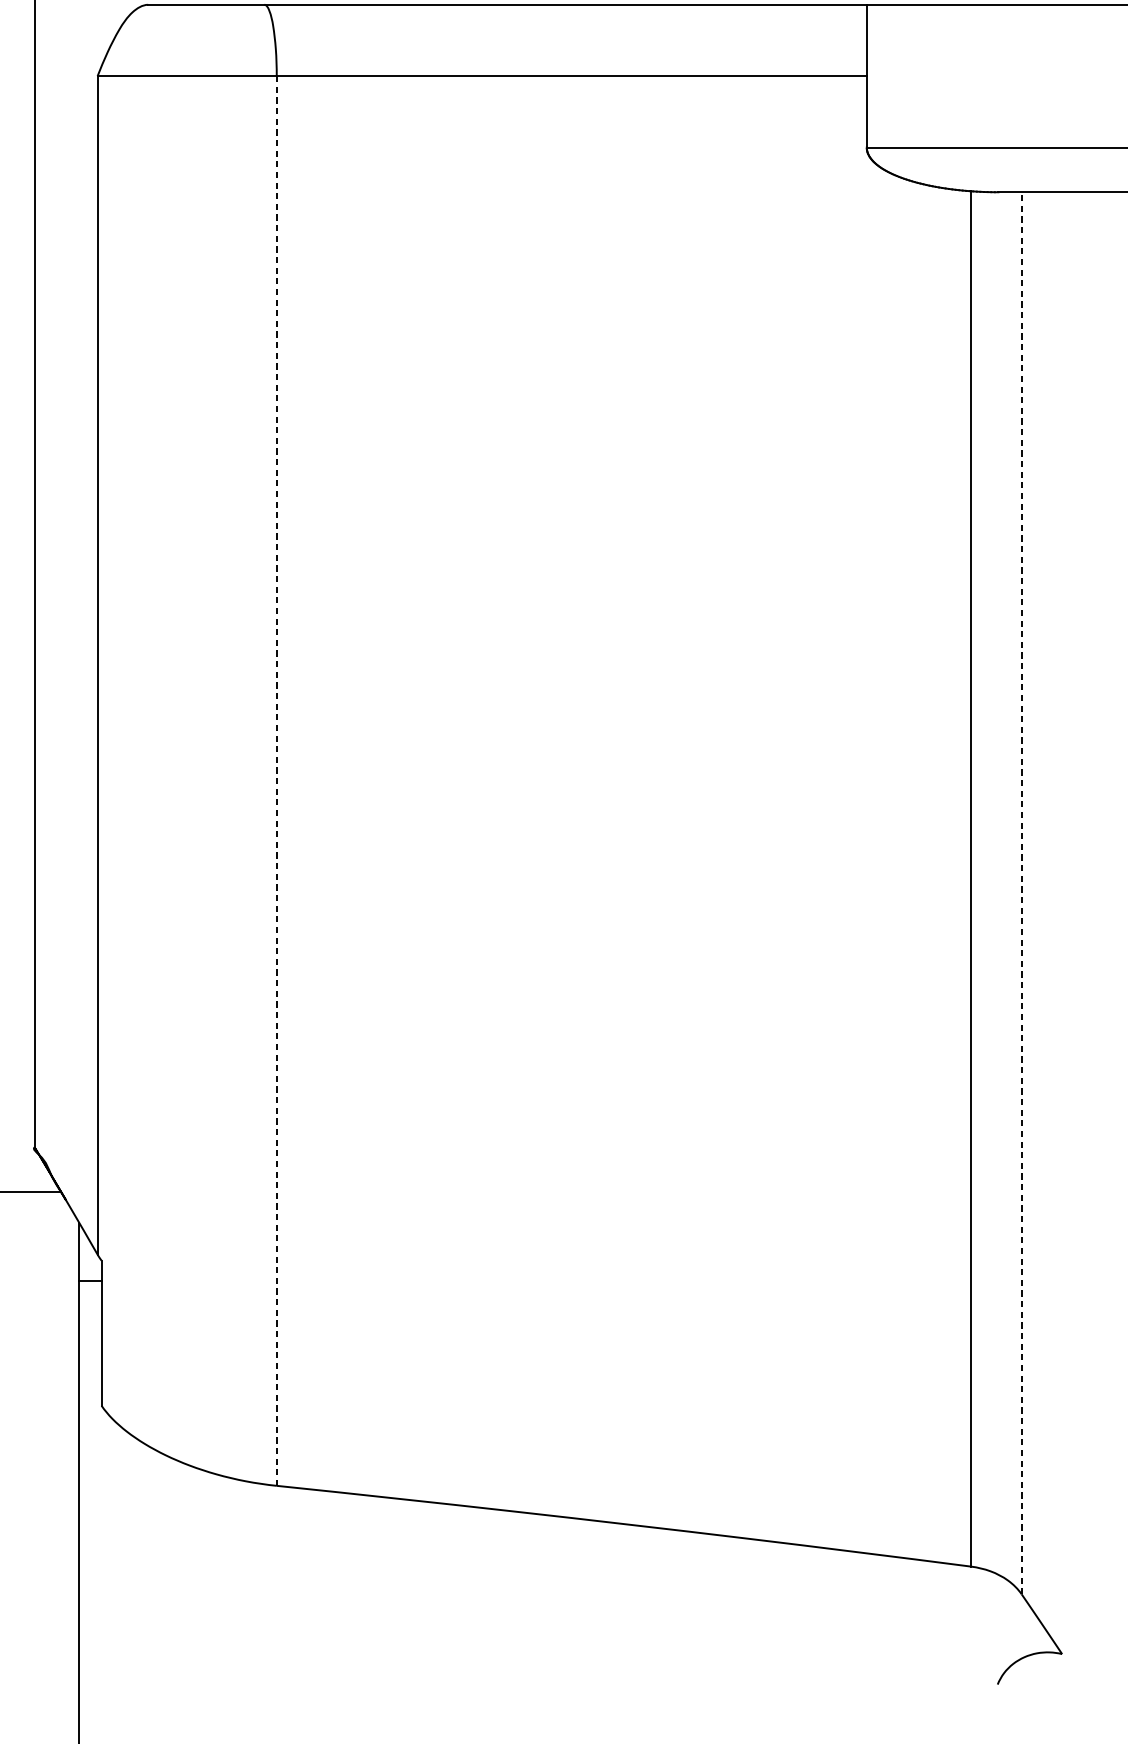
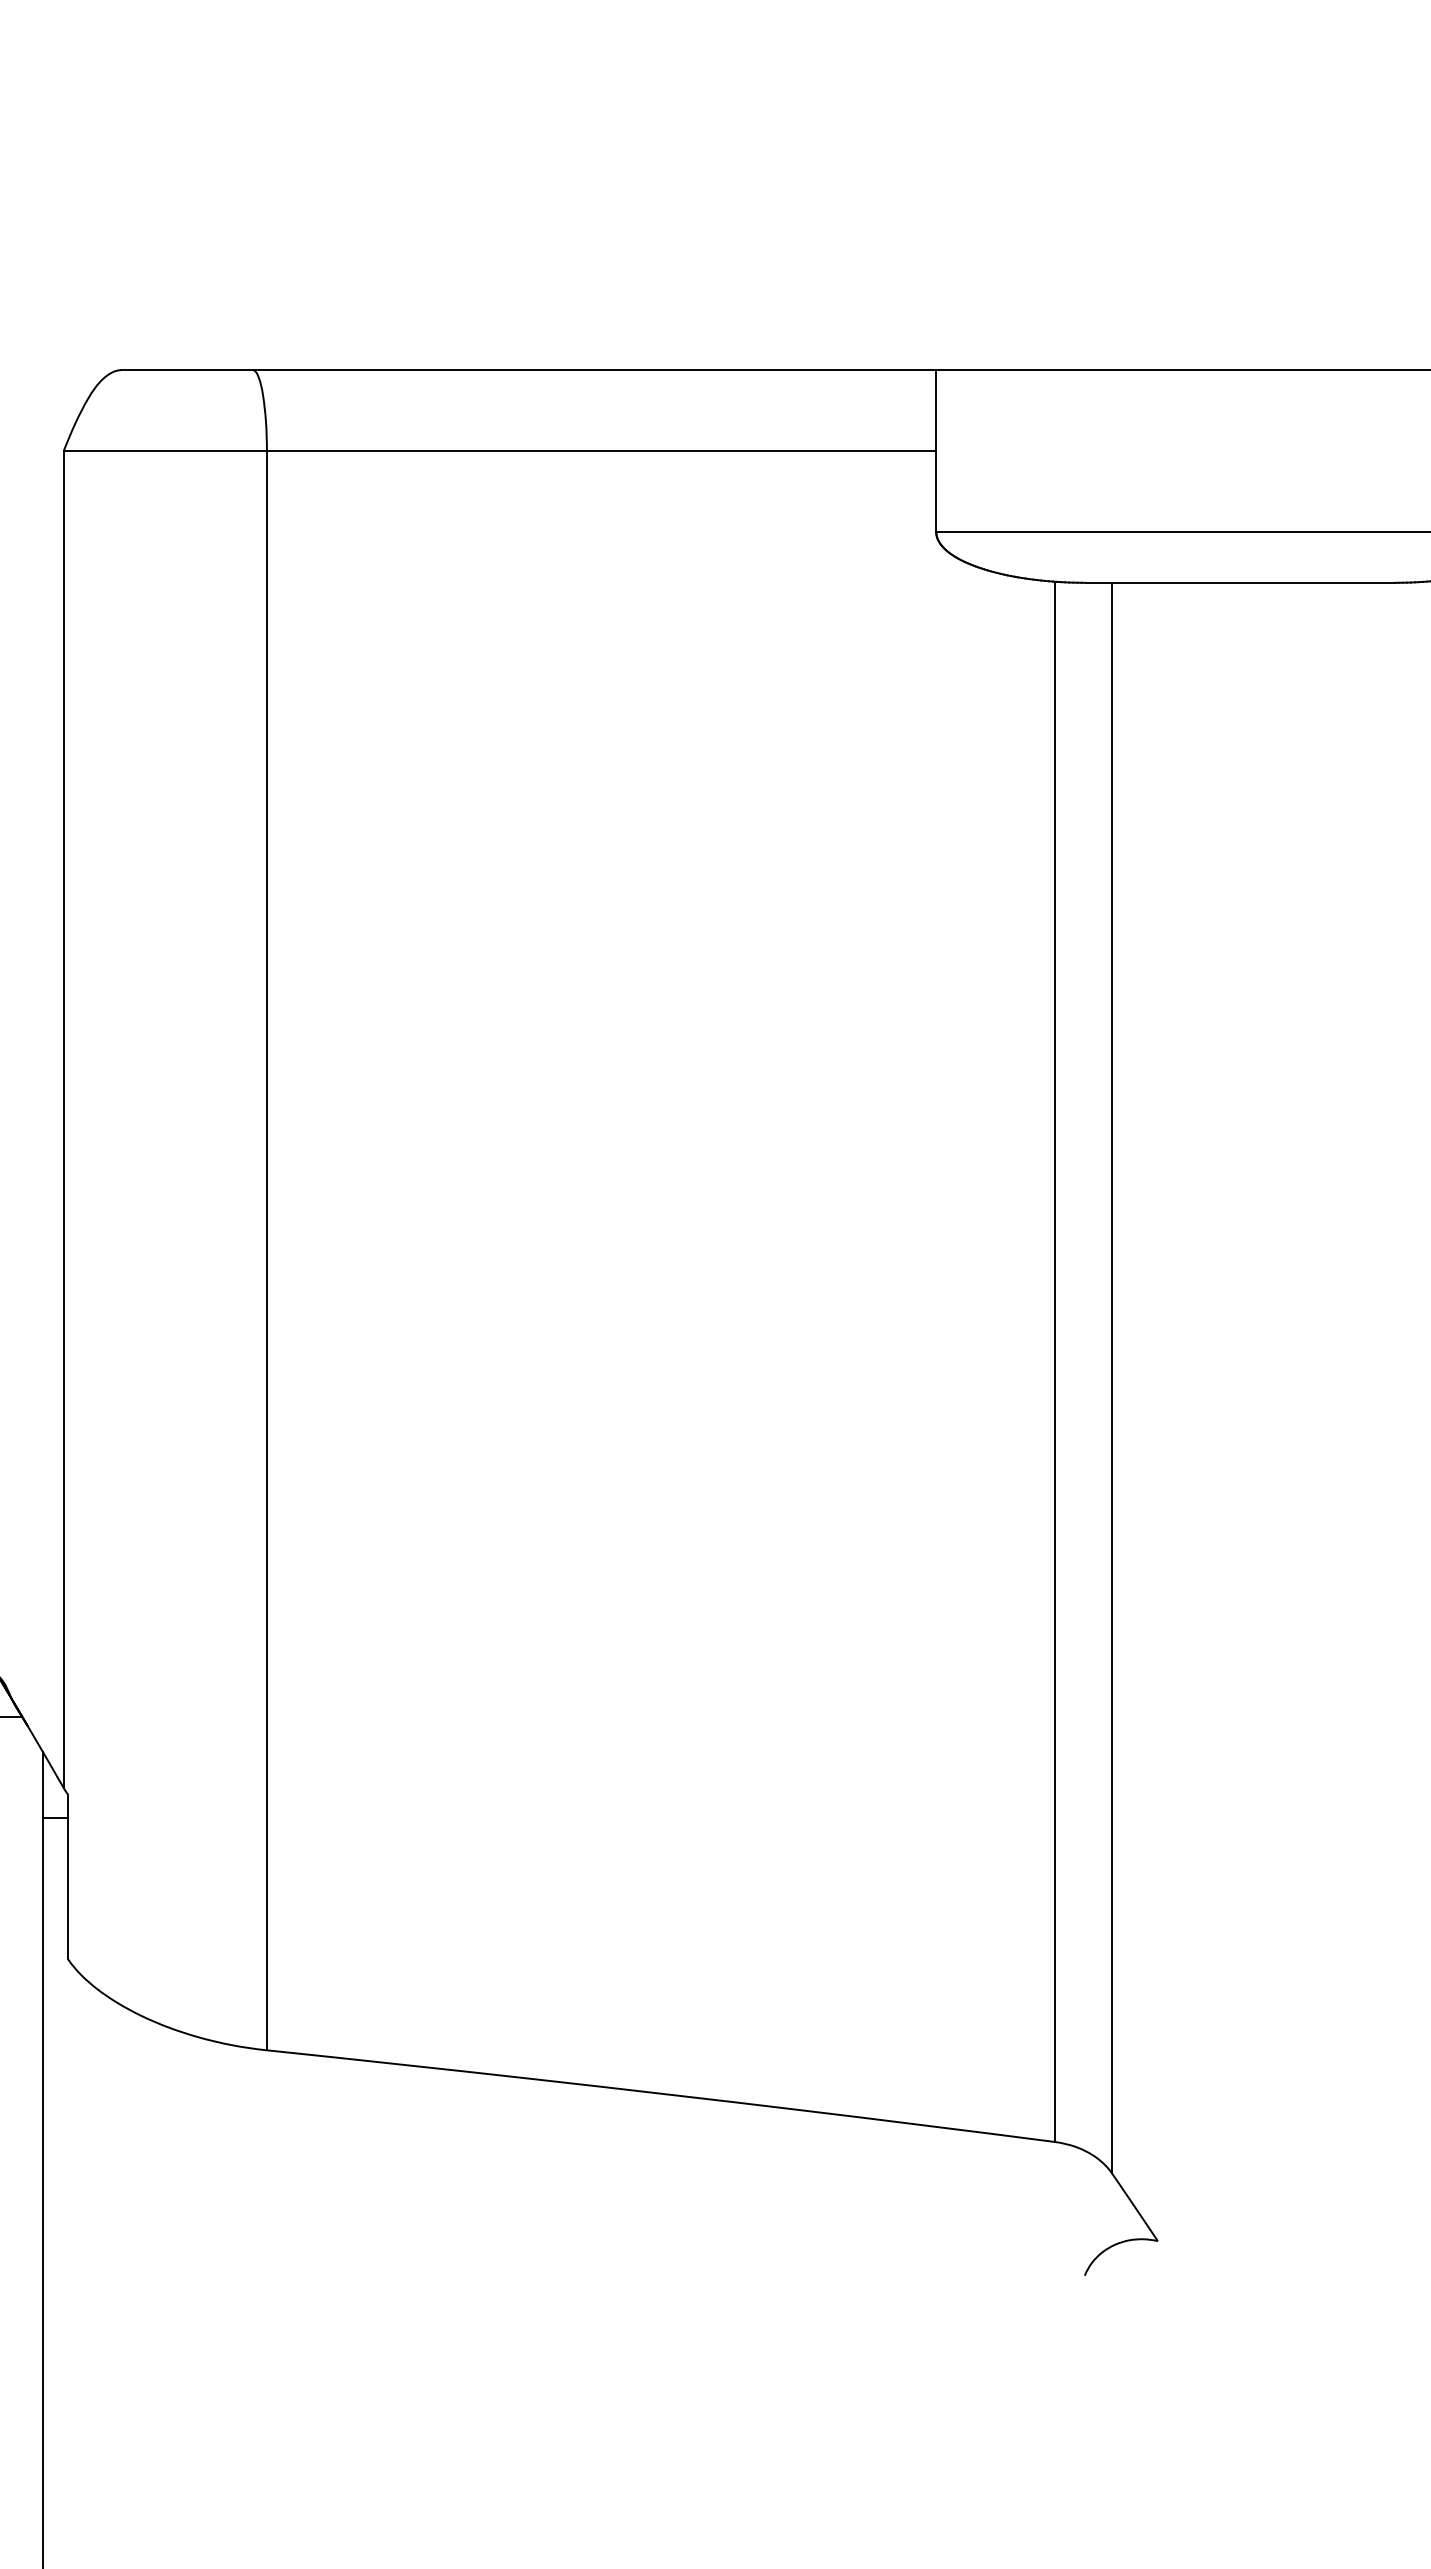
line: (276, 780) -> (266, 1250), dashed -> solid
line: (1022, 892) -> (1112, 1377), dashed -> solid

